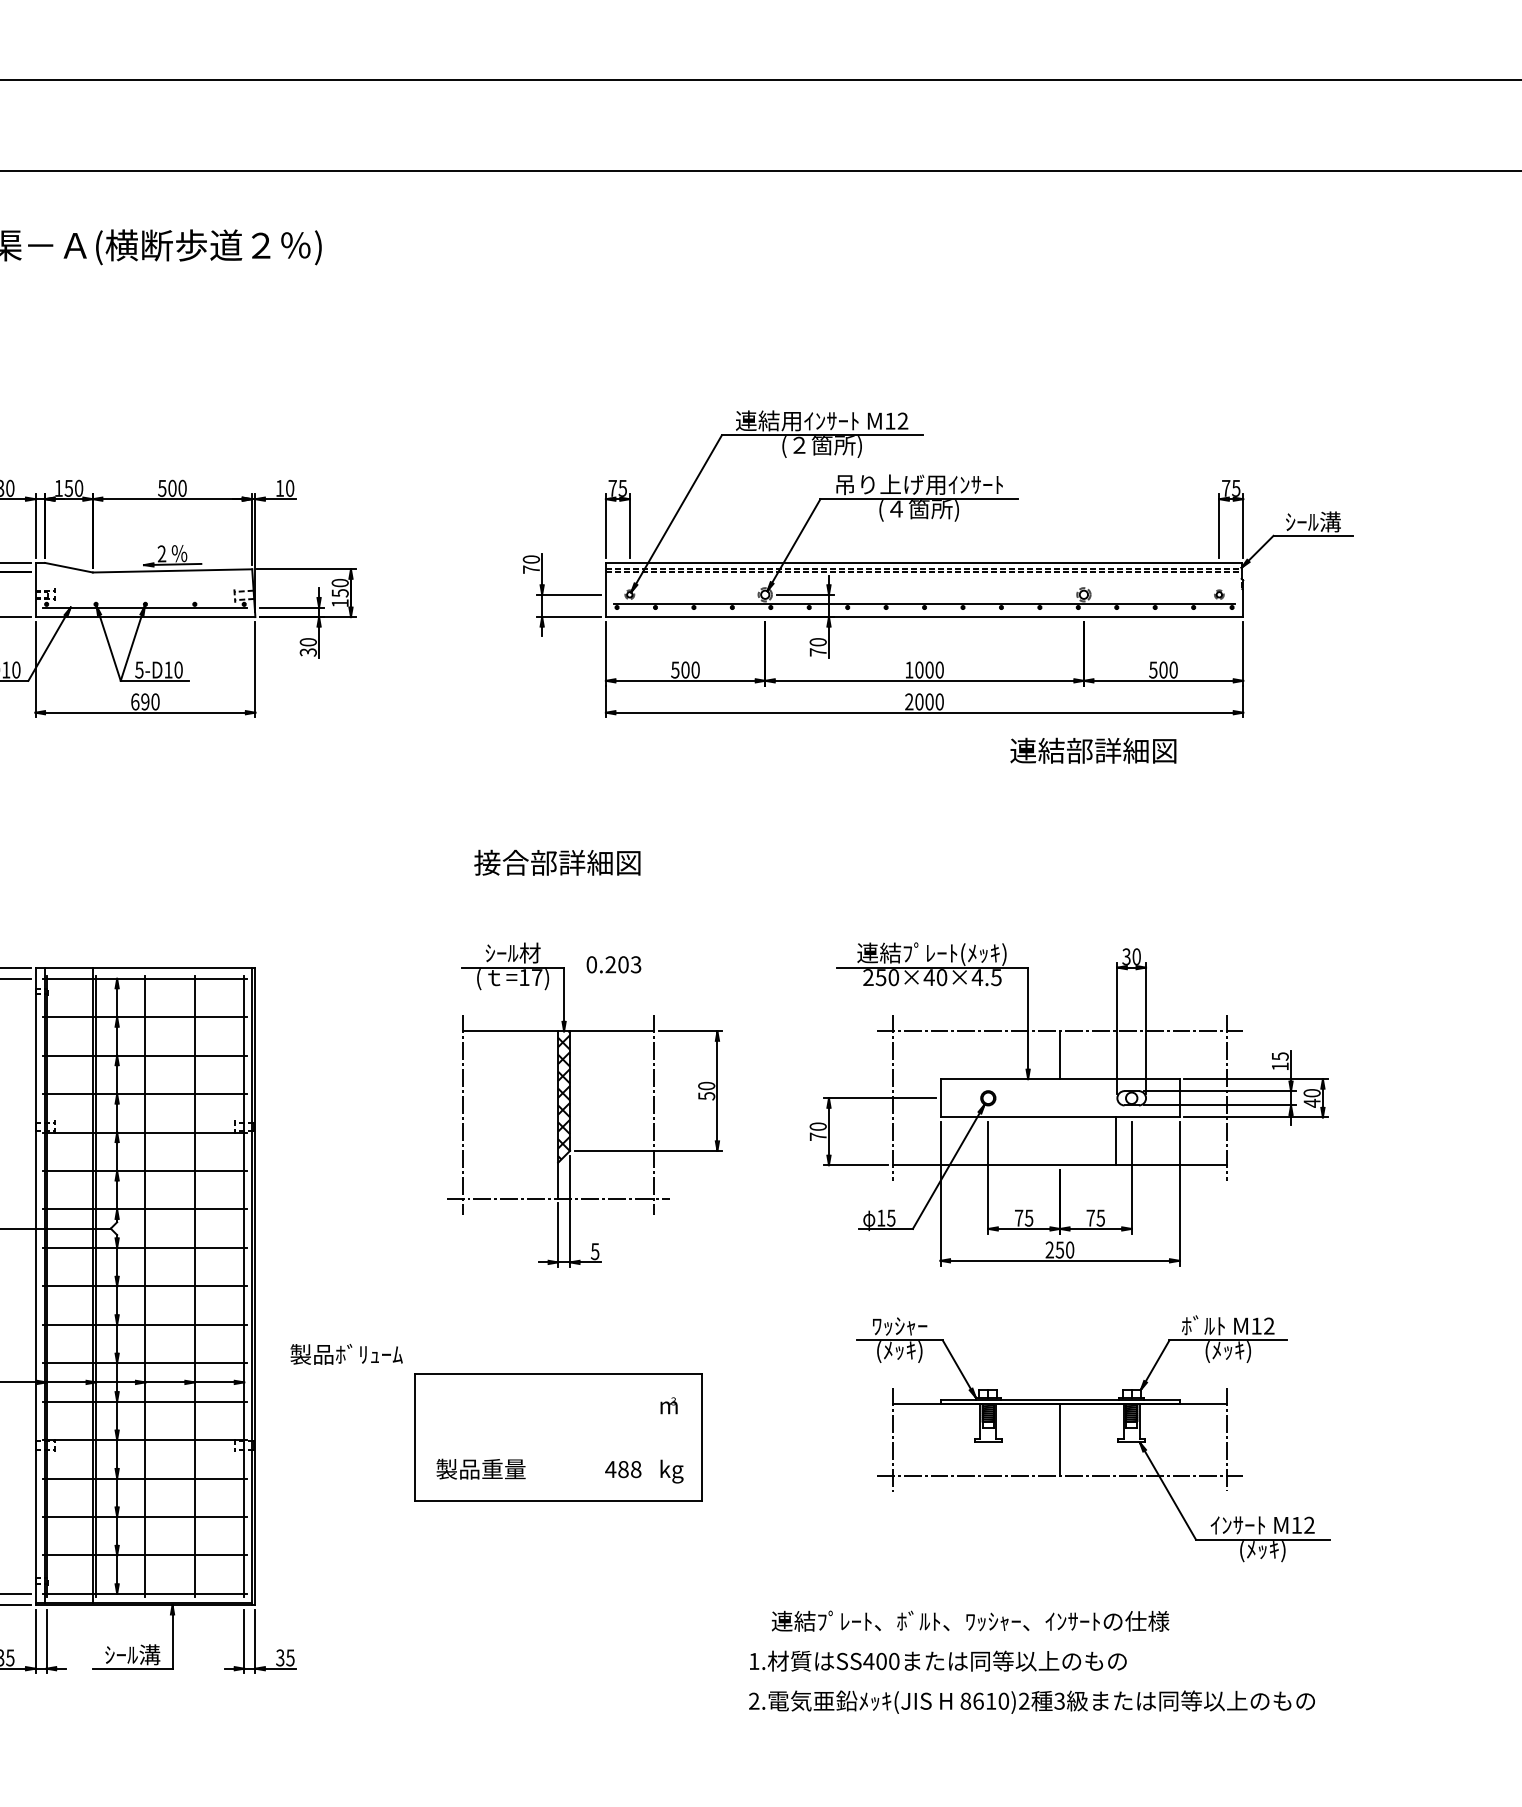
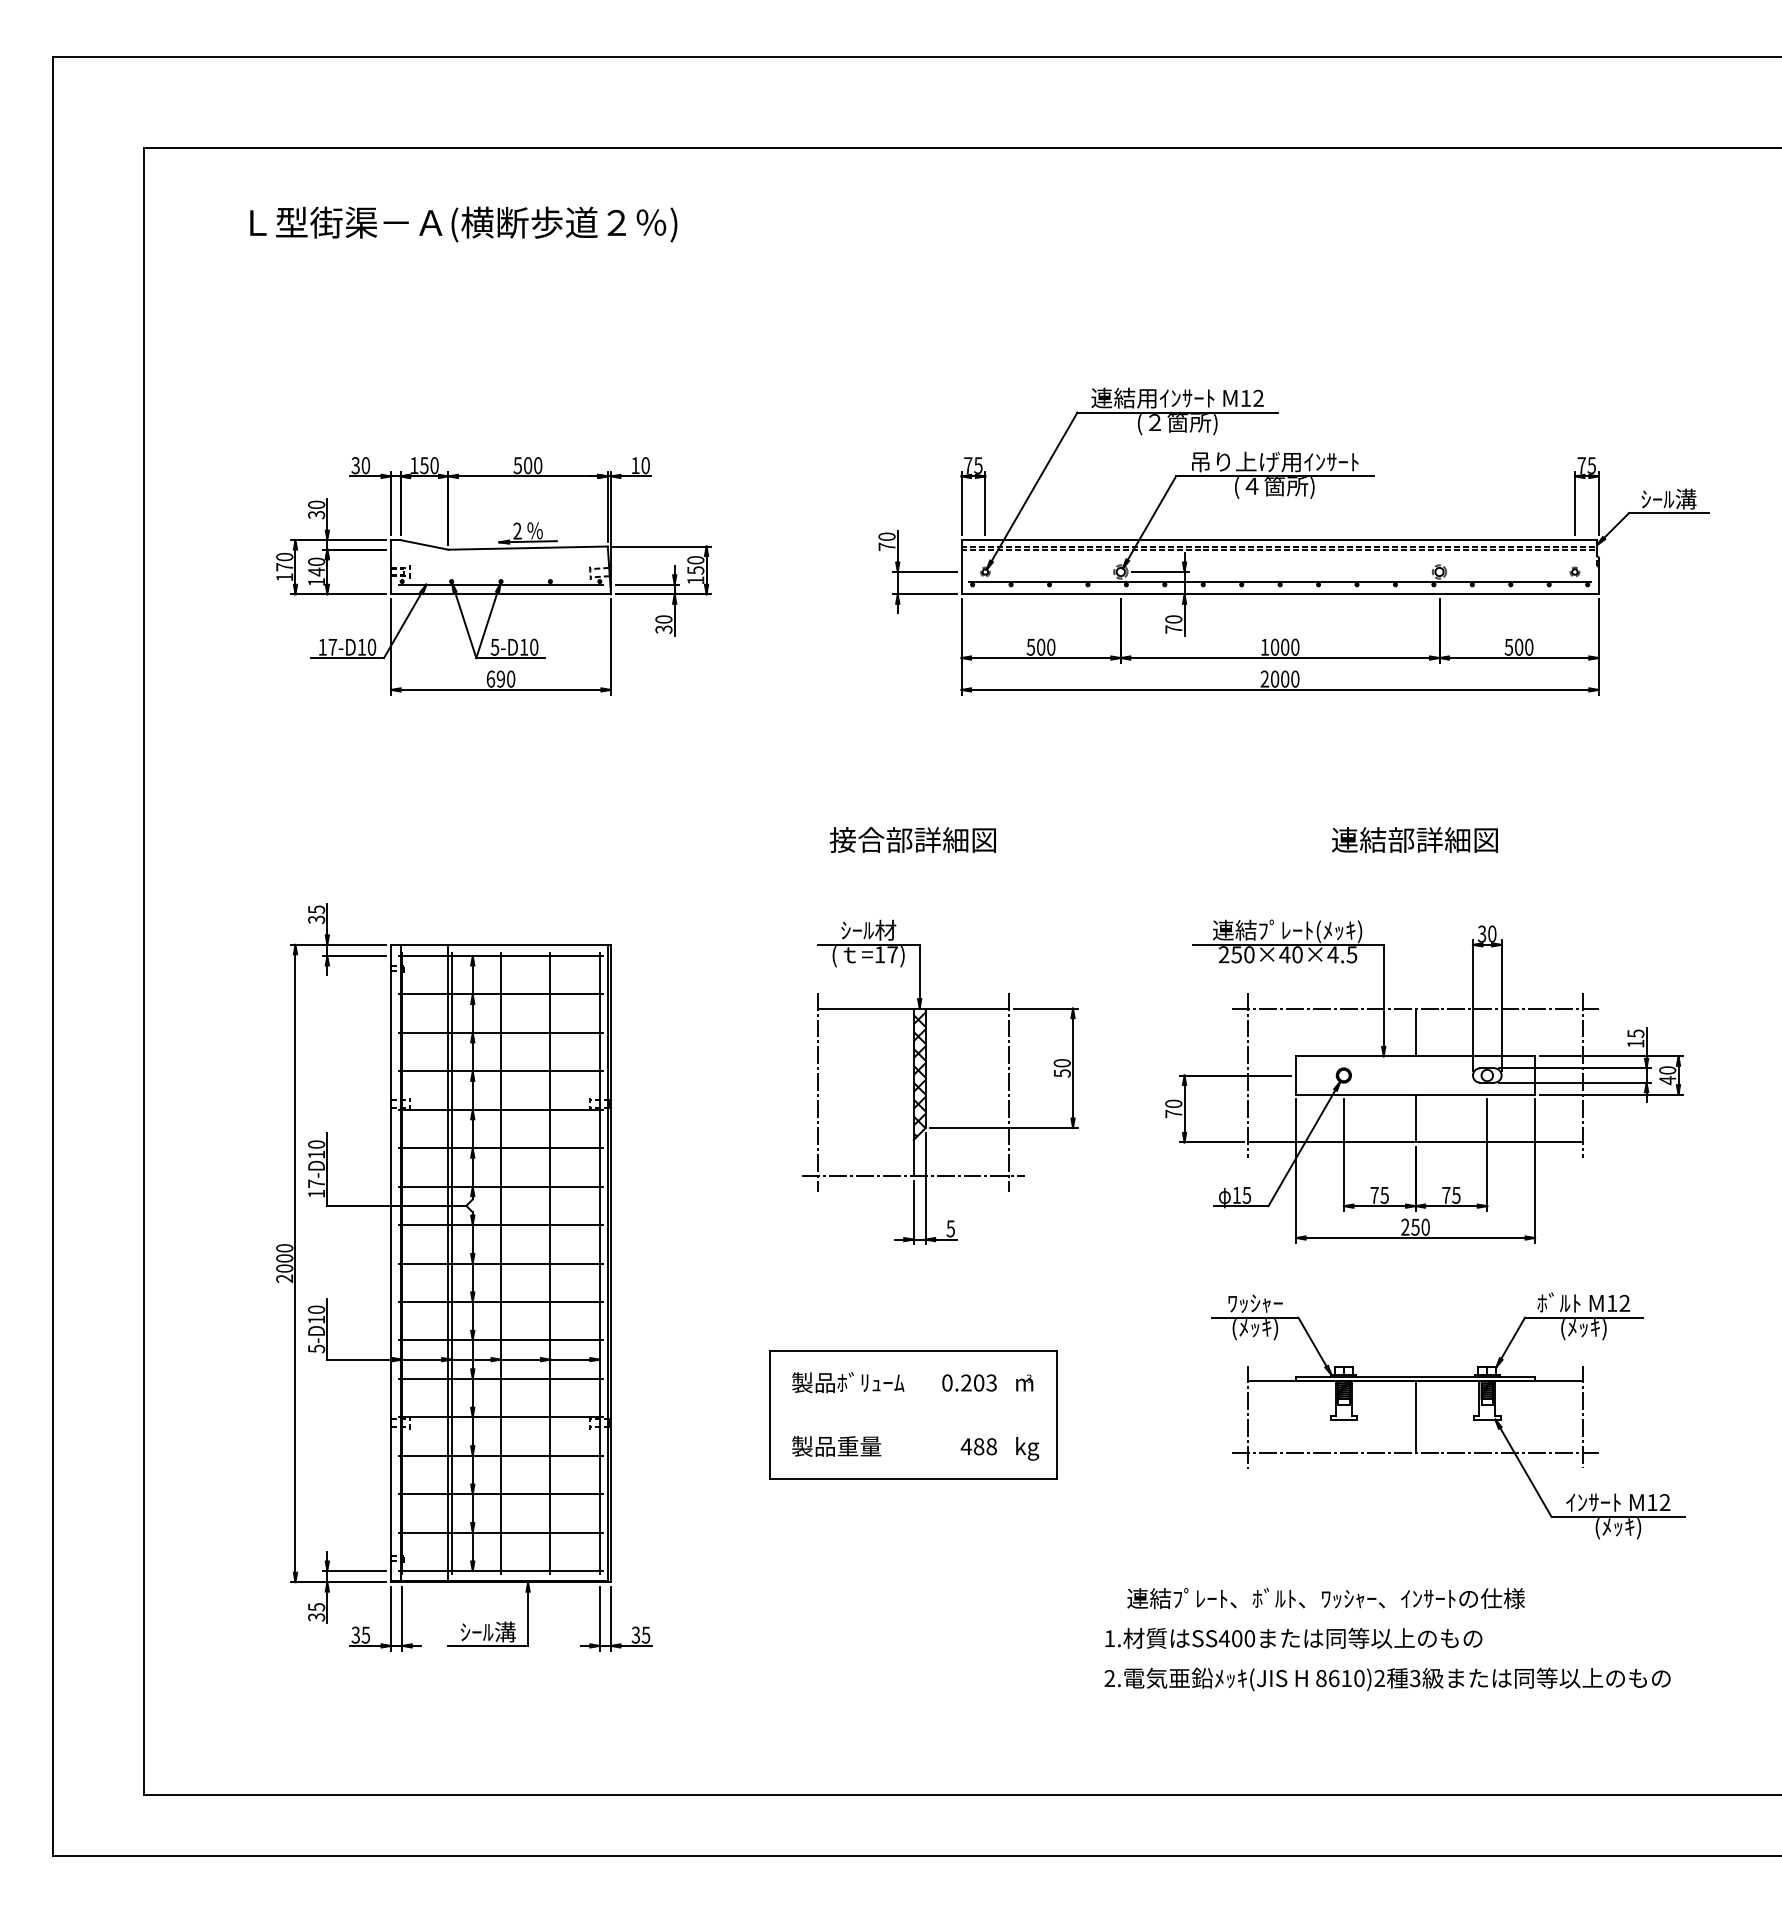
text: (1092, 750) -> (1414, 839), moved
text: (613, 964) -> (969, 1382), moved
line: (1115, 1141) -> (1415, 1118), moved
text: (346, 1354) -> (848, 1382), moved

